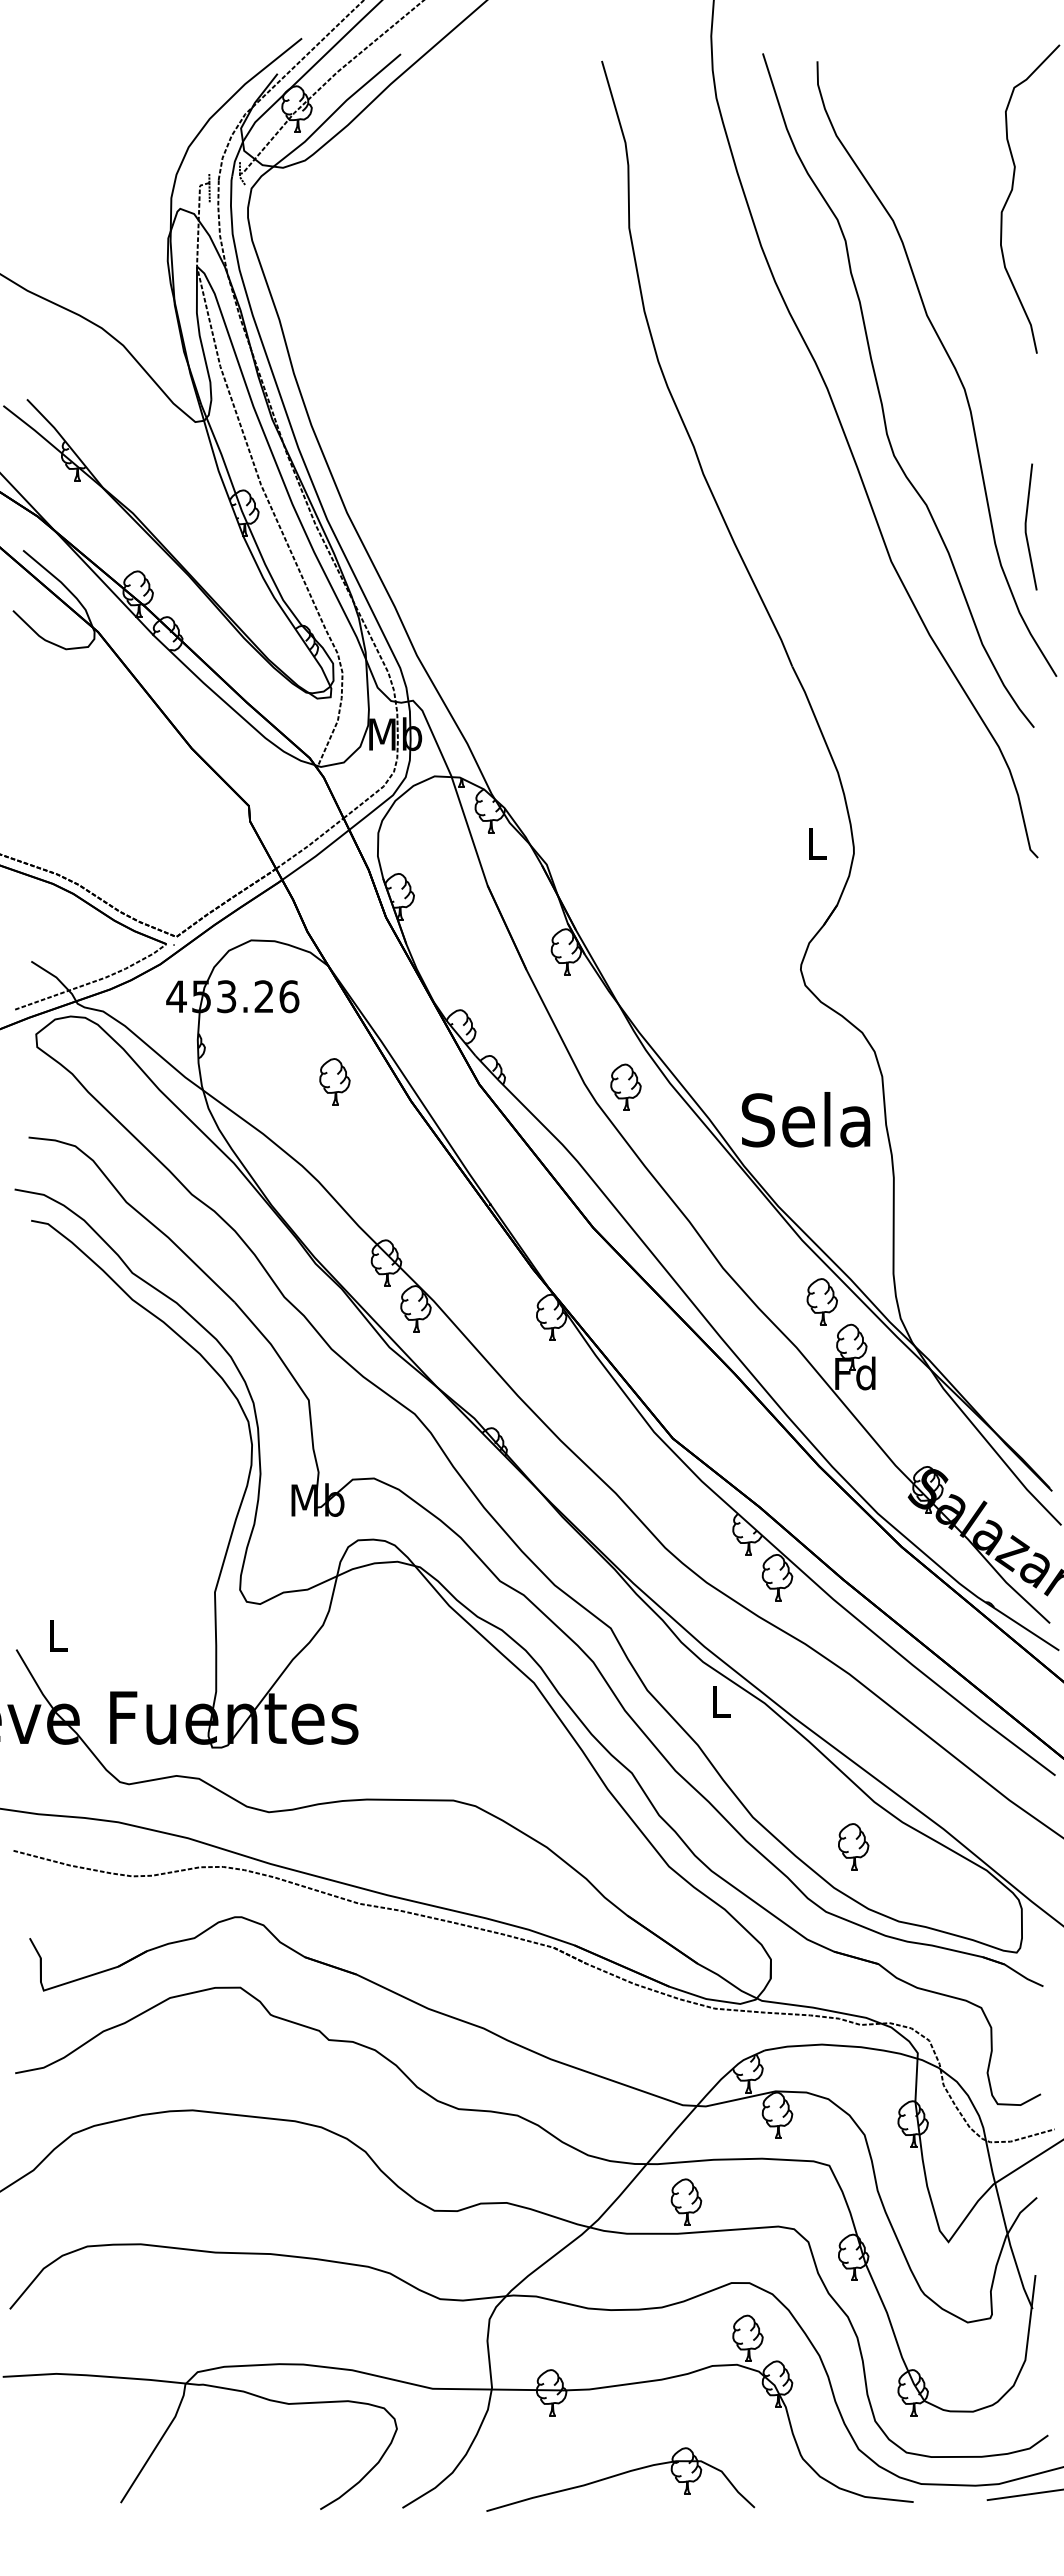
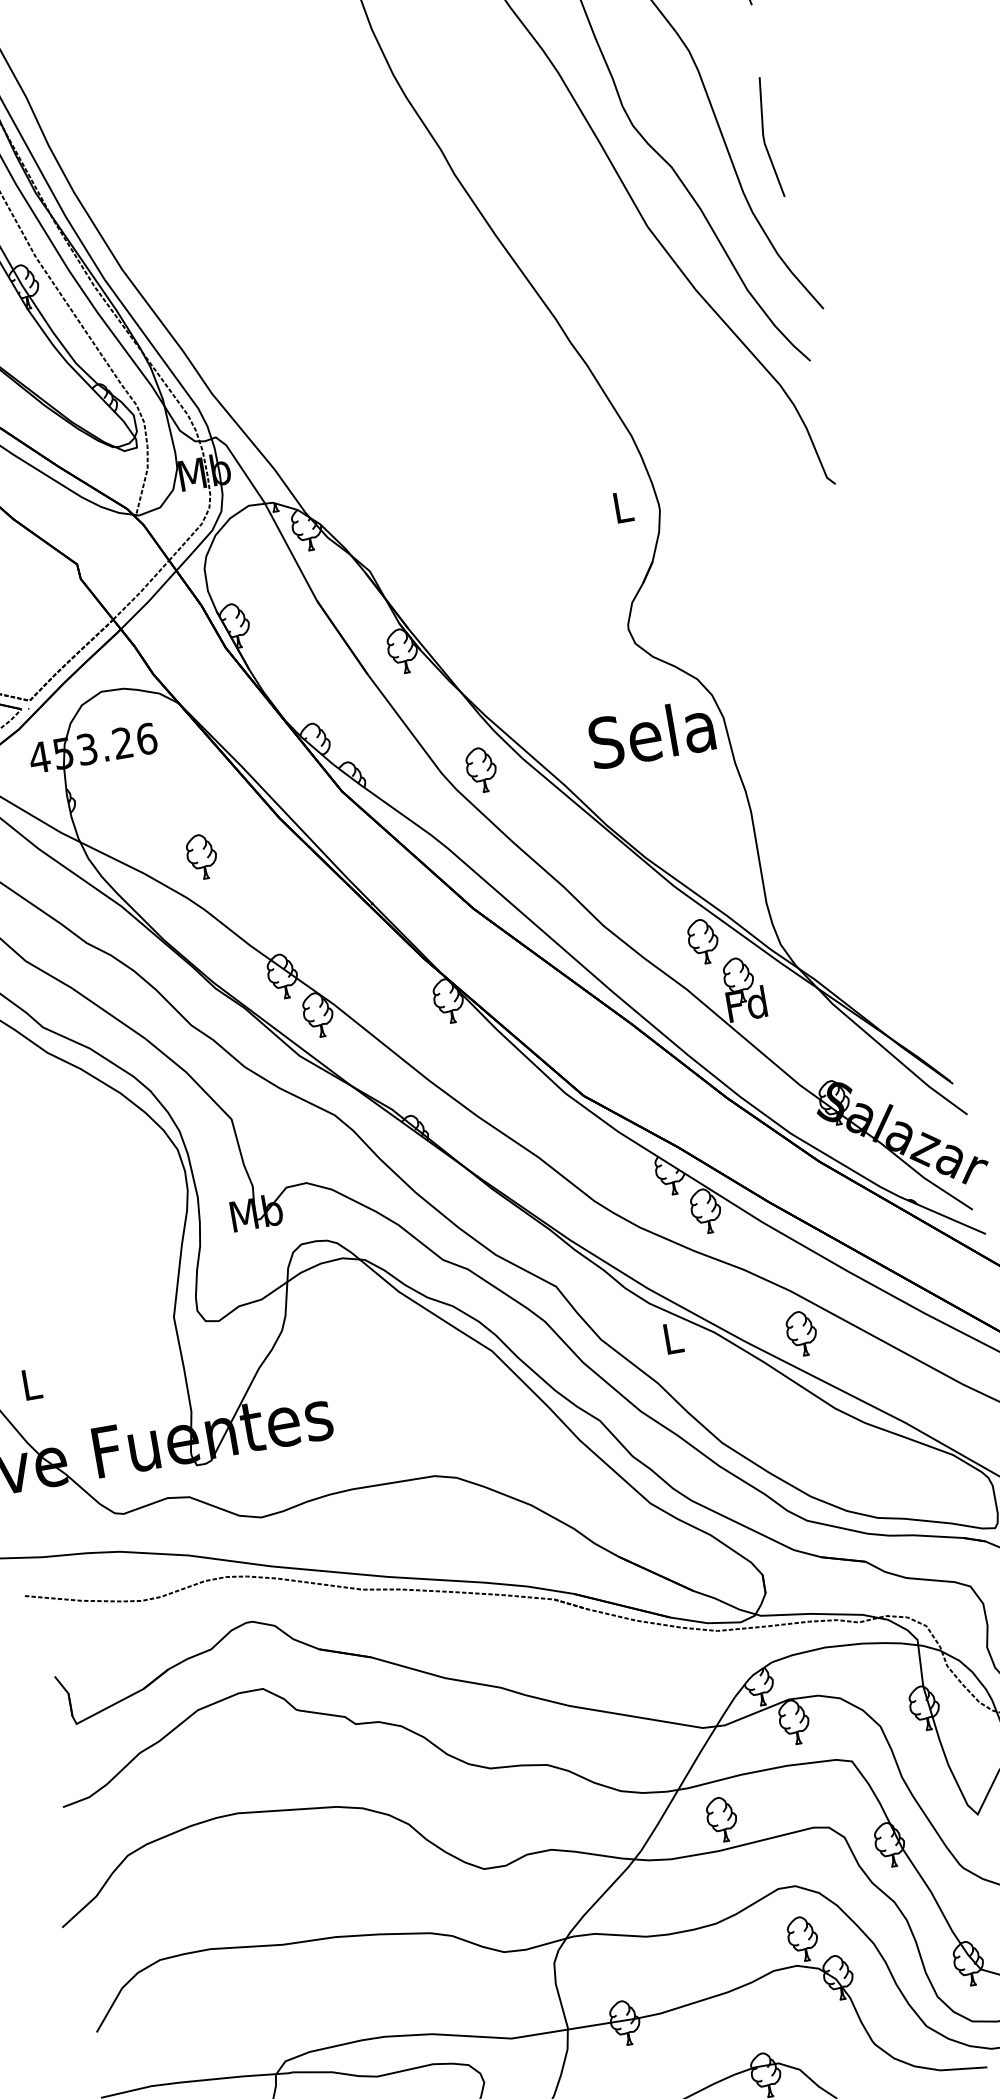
line: (1026, 526) -> (764, 137), moved
part: (334, 1081) -> (201, 856), moved
text: (806, 1119) -> (652, 733), moved
part: (853, 1846) -> (801, 1333), moved

